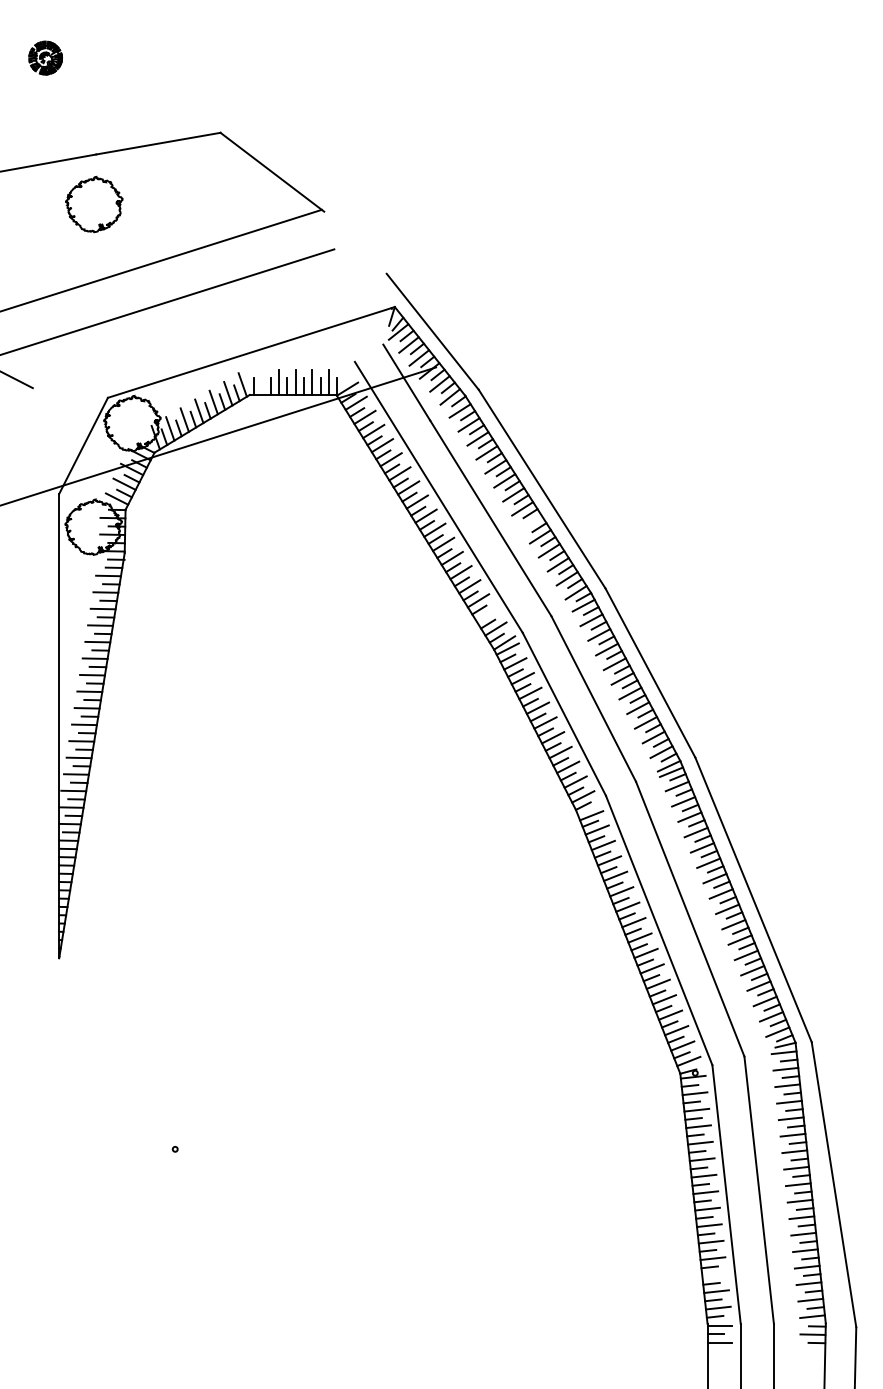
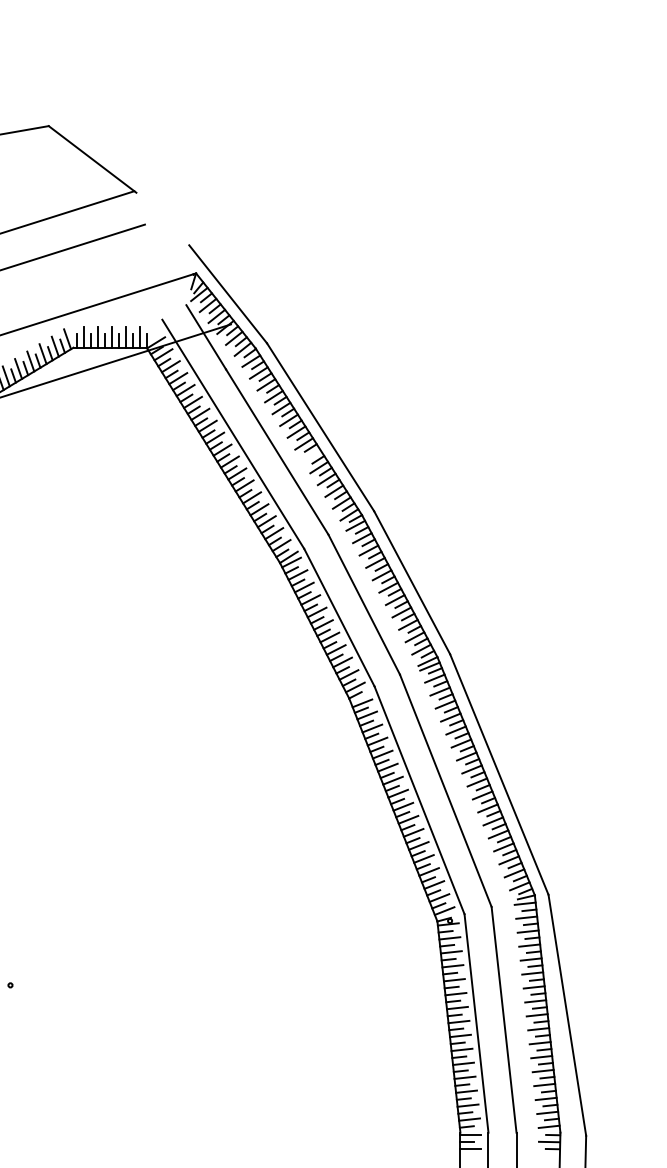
line: (262, 382) -> (84, 337), added
line: (486, 614) -> (273, 533), added
line: (714, 1274) -> (466, 1091), added

